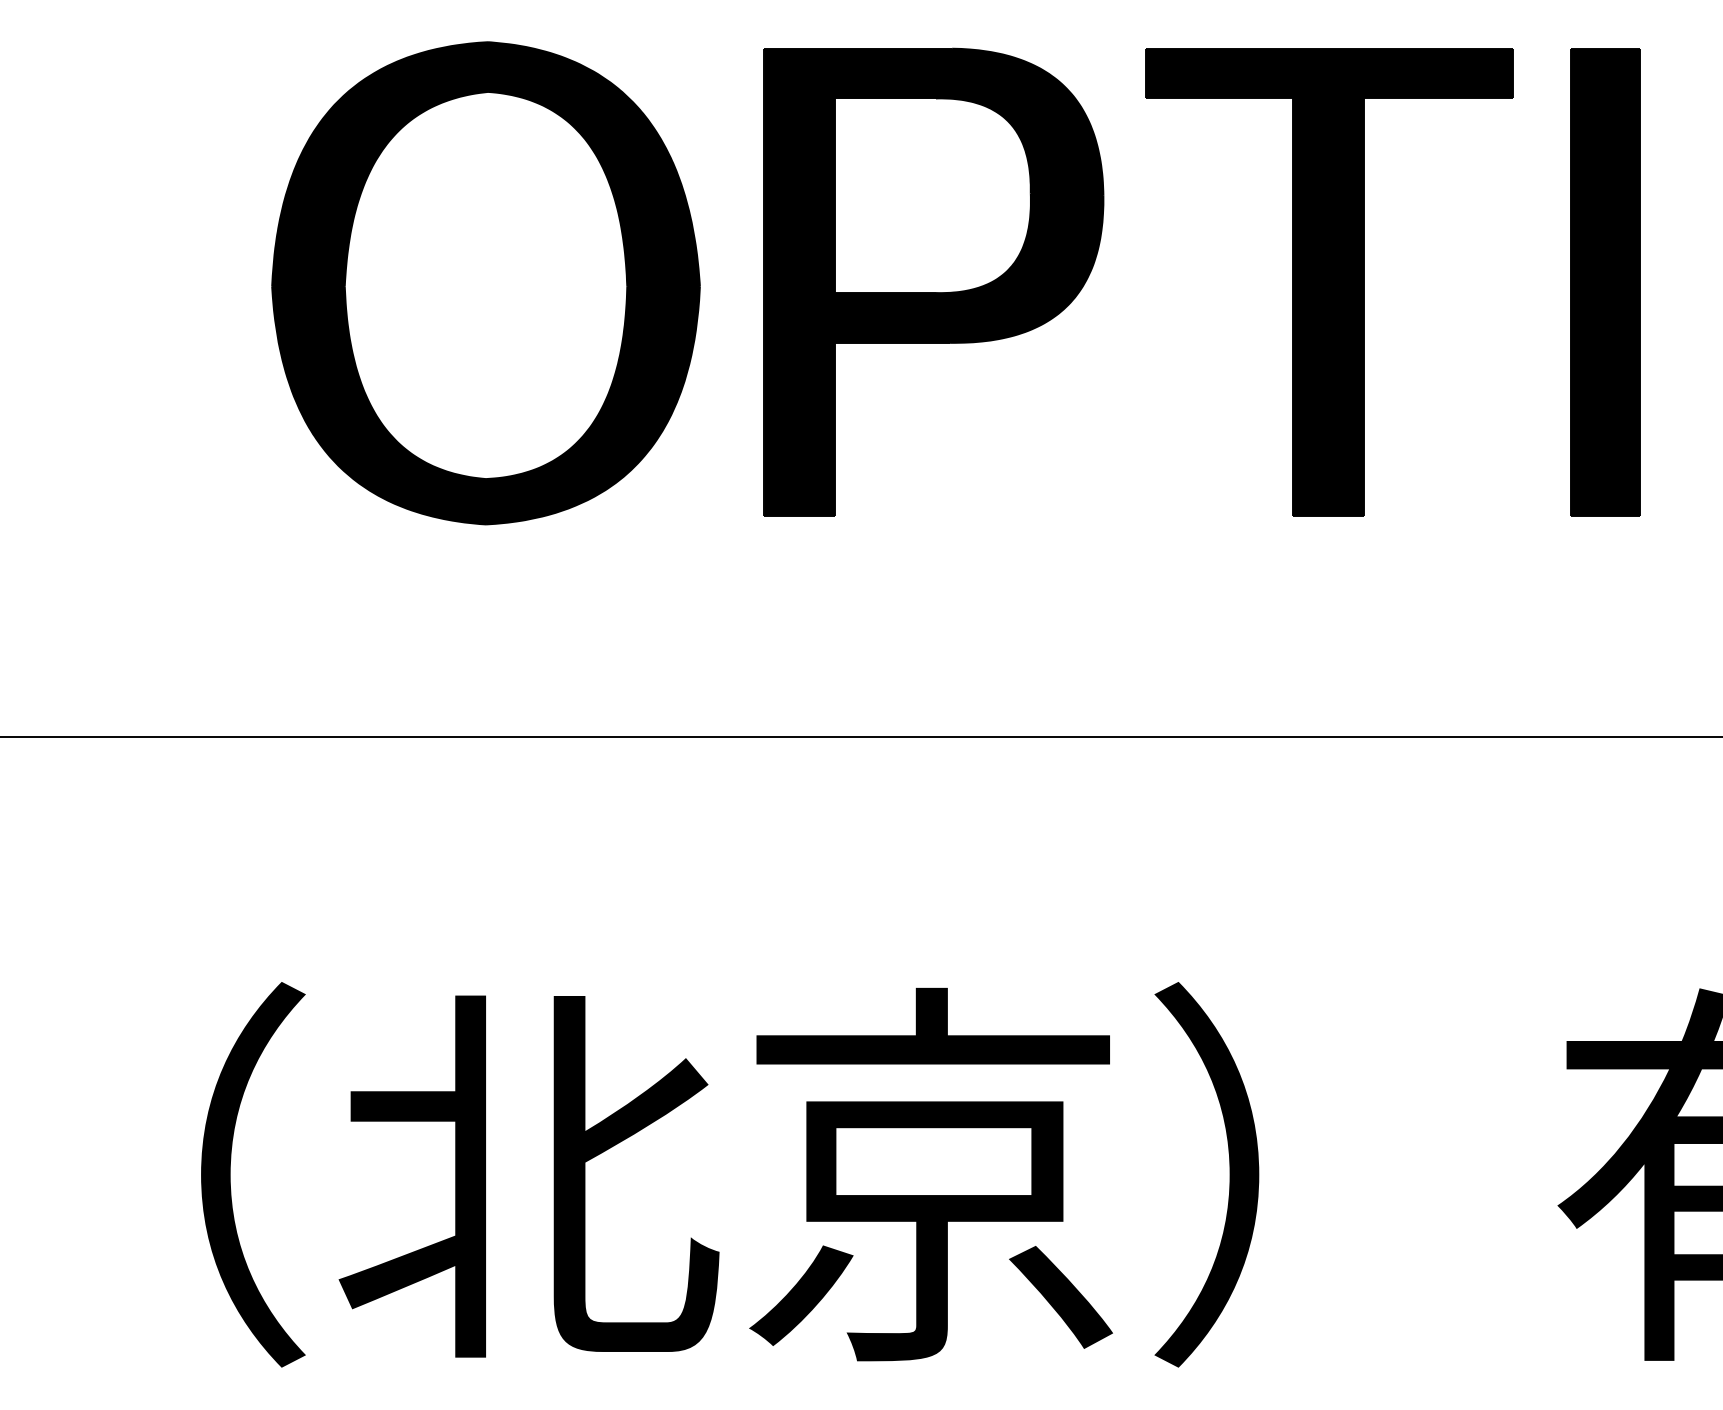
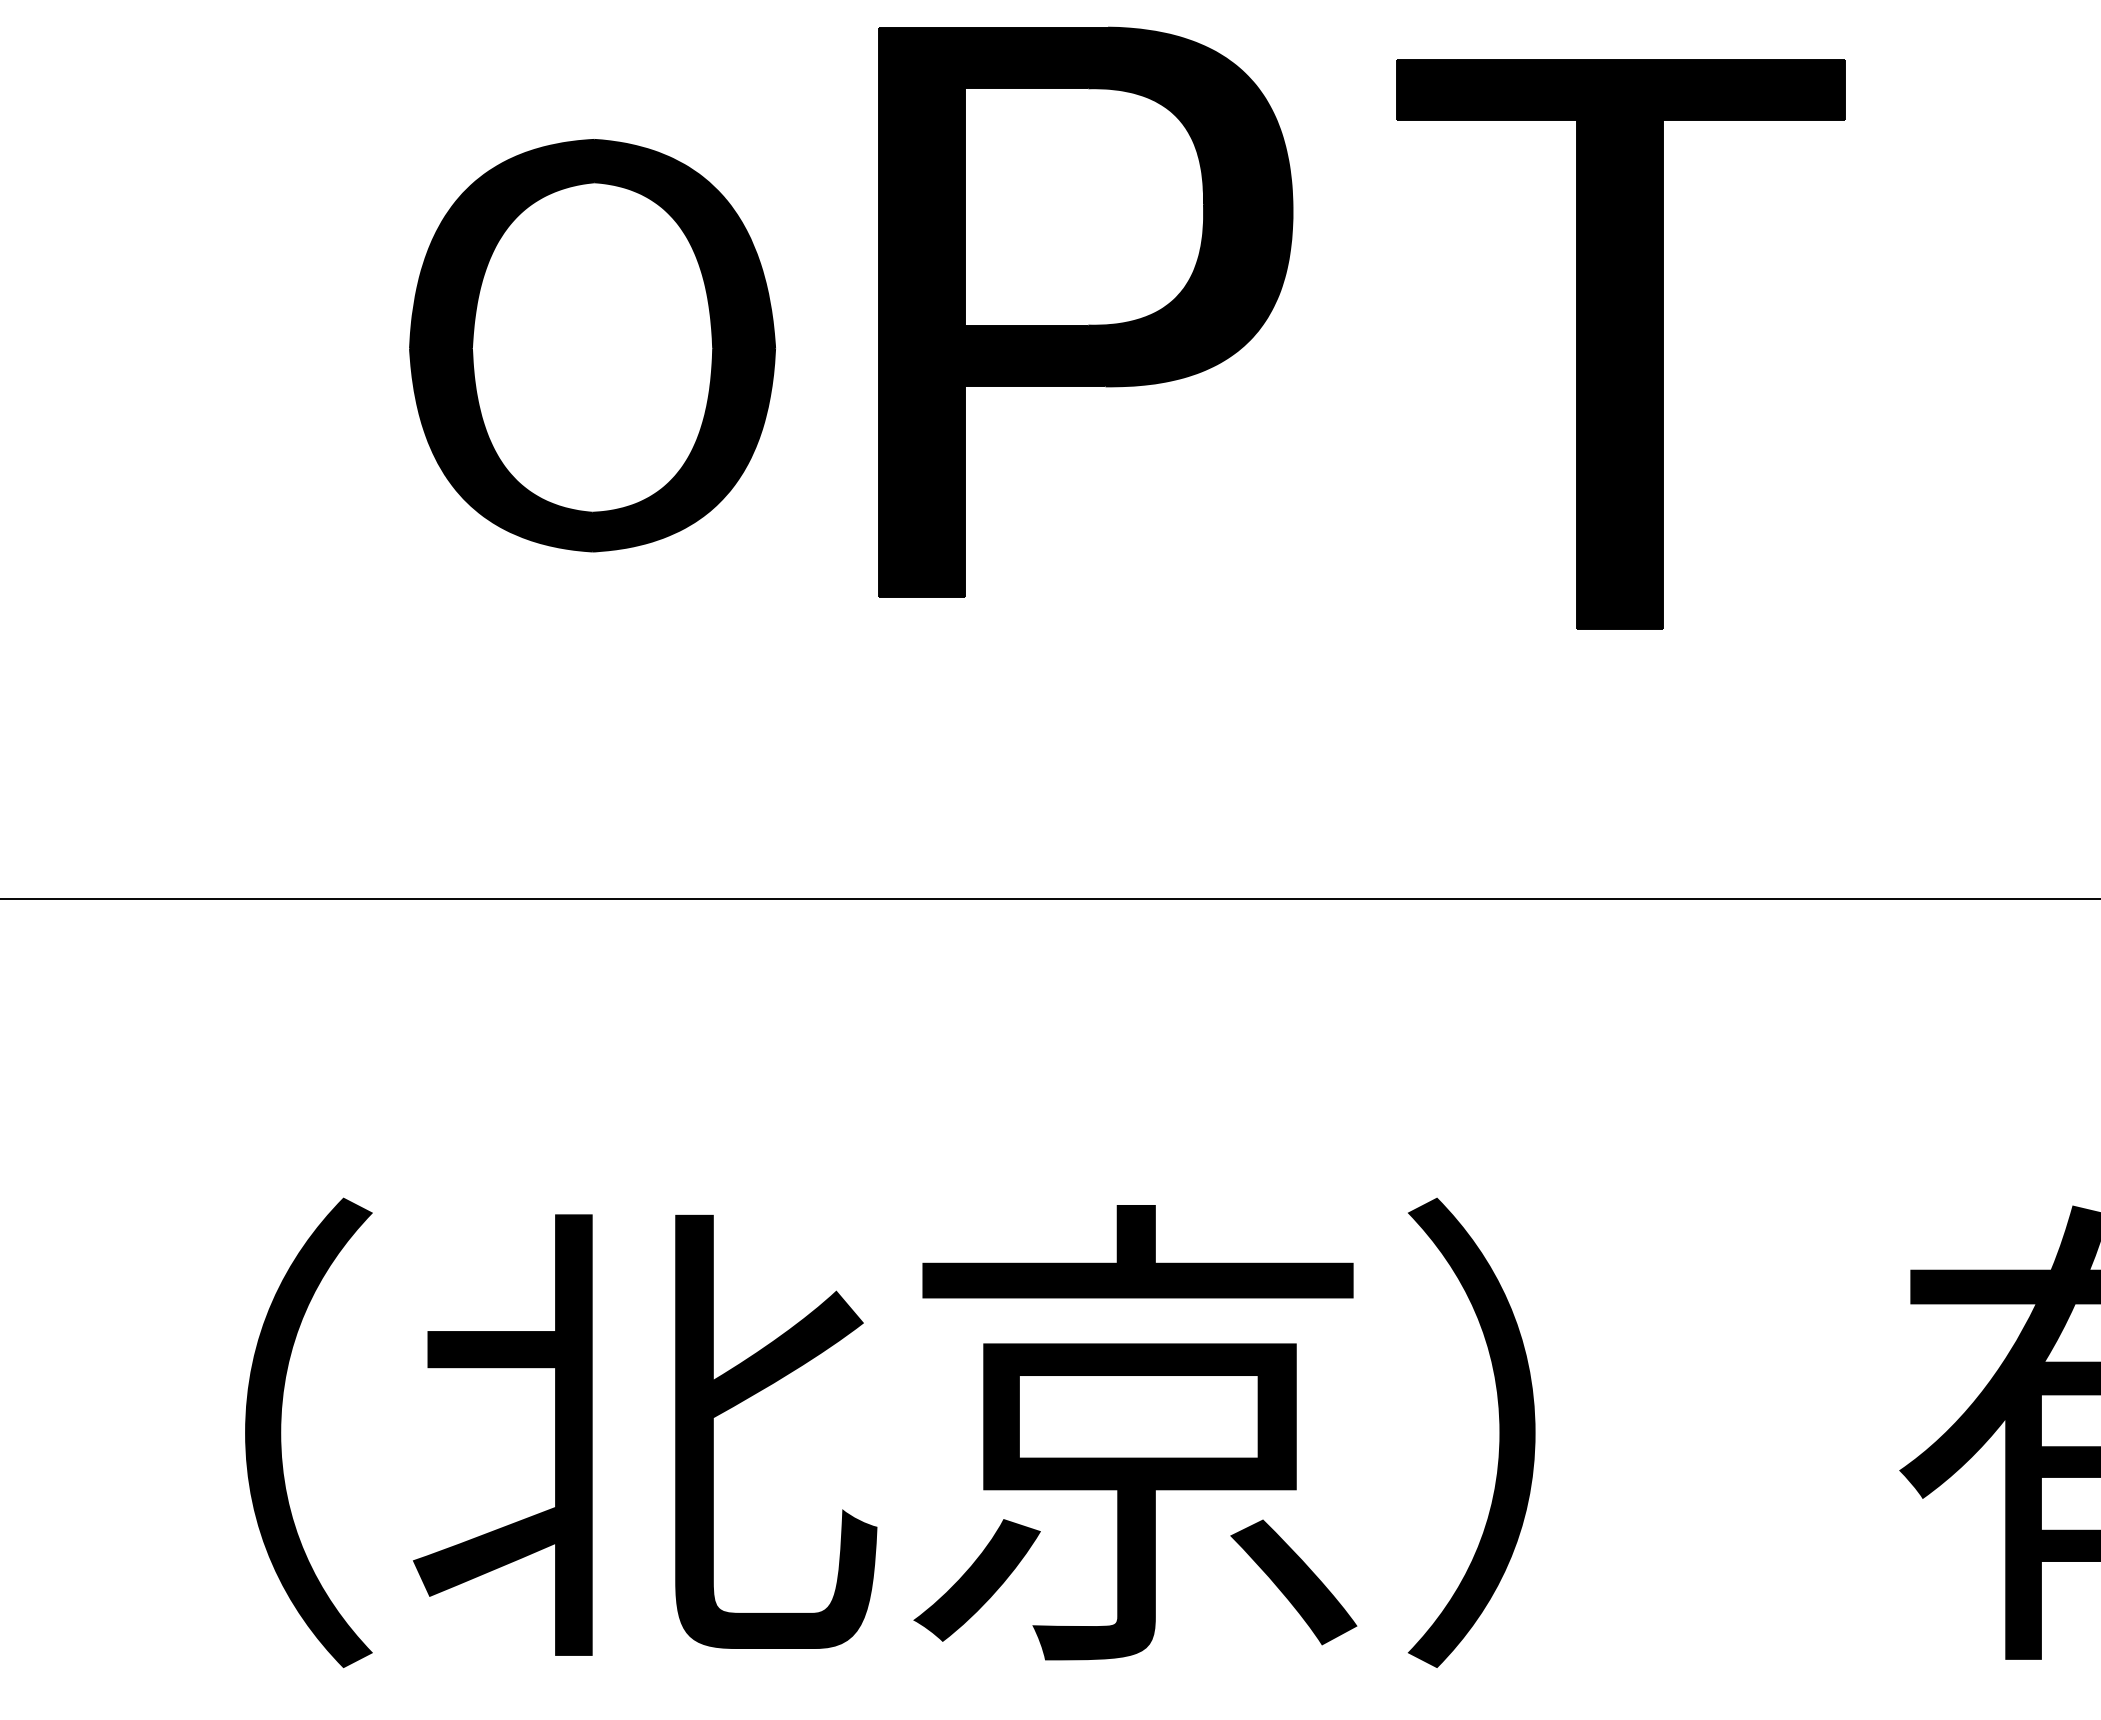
part: (933, 281) -> (1085, 311), moved
part: (1605, 282) -> (1957, 344), removed
part: (485, 283) -> (592, 345), size x0.7

